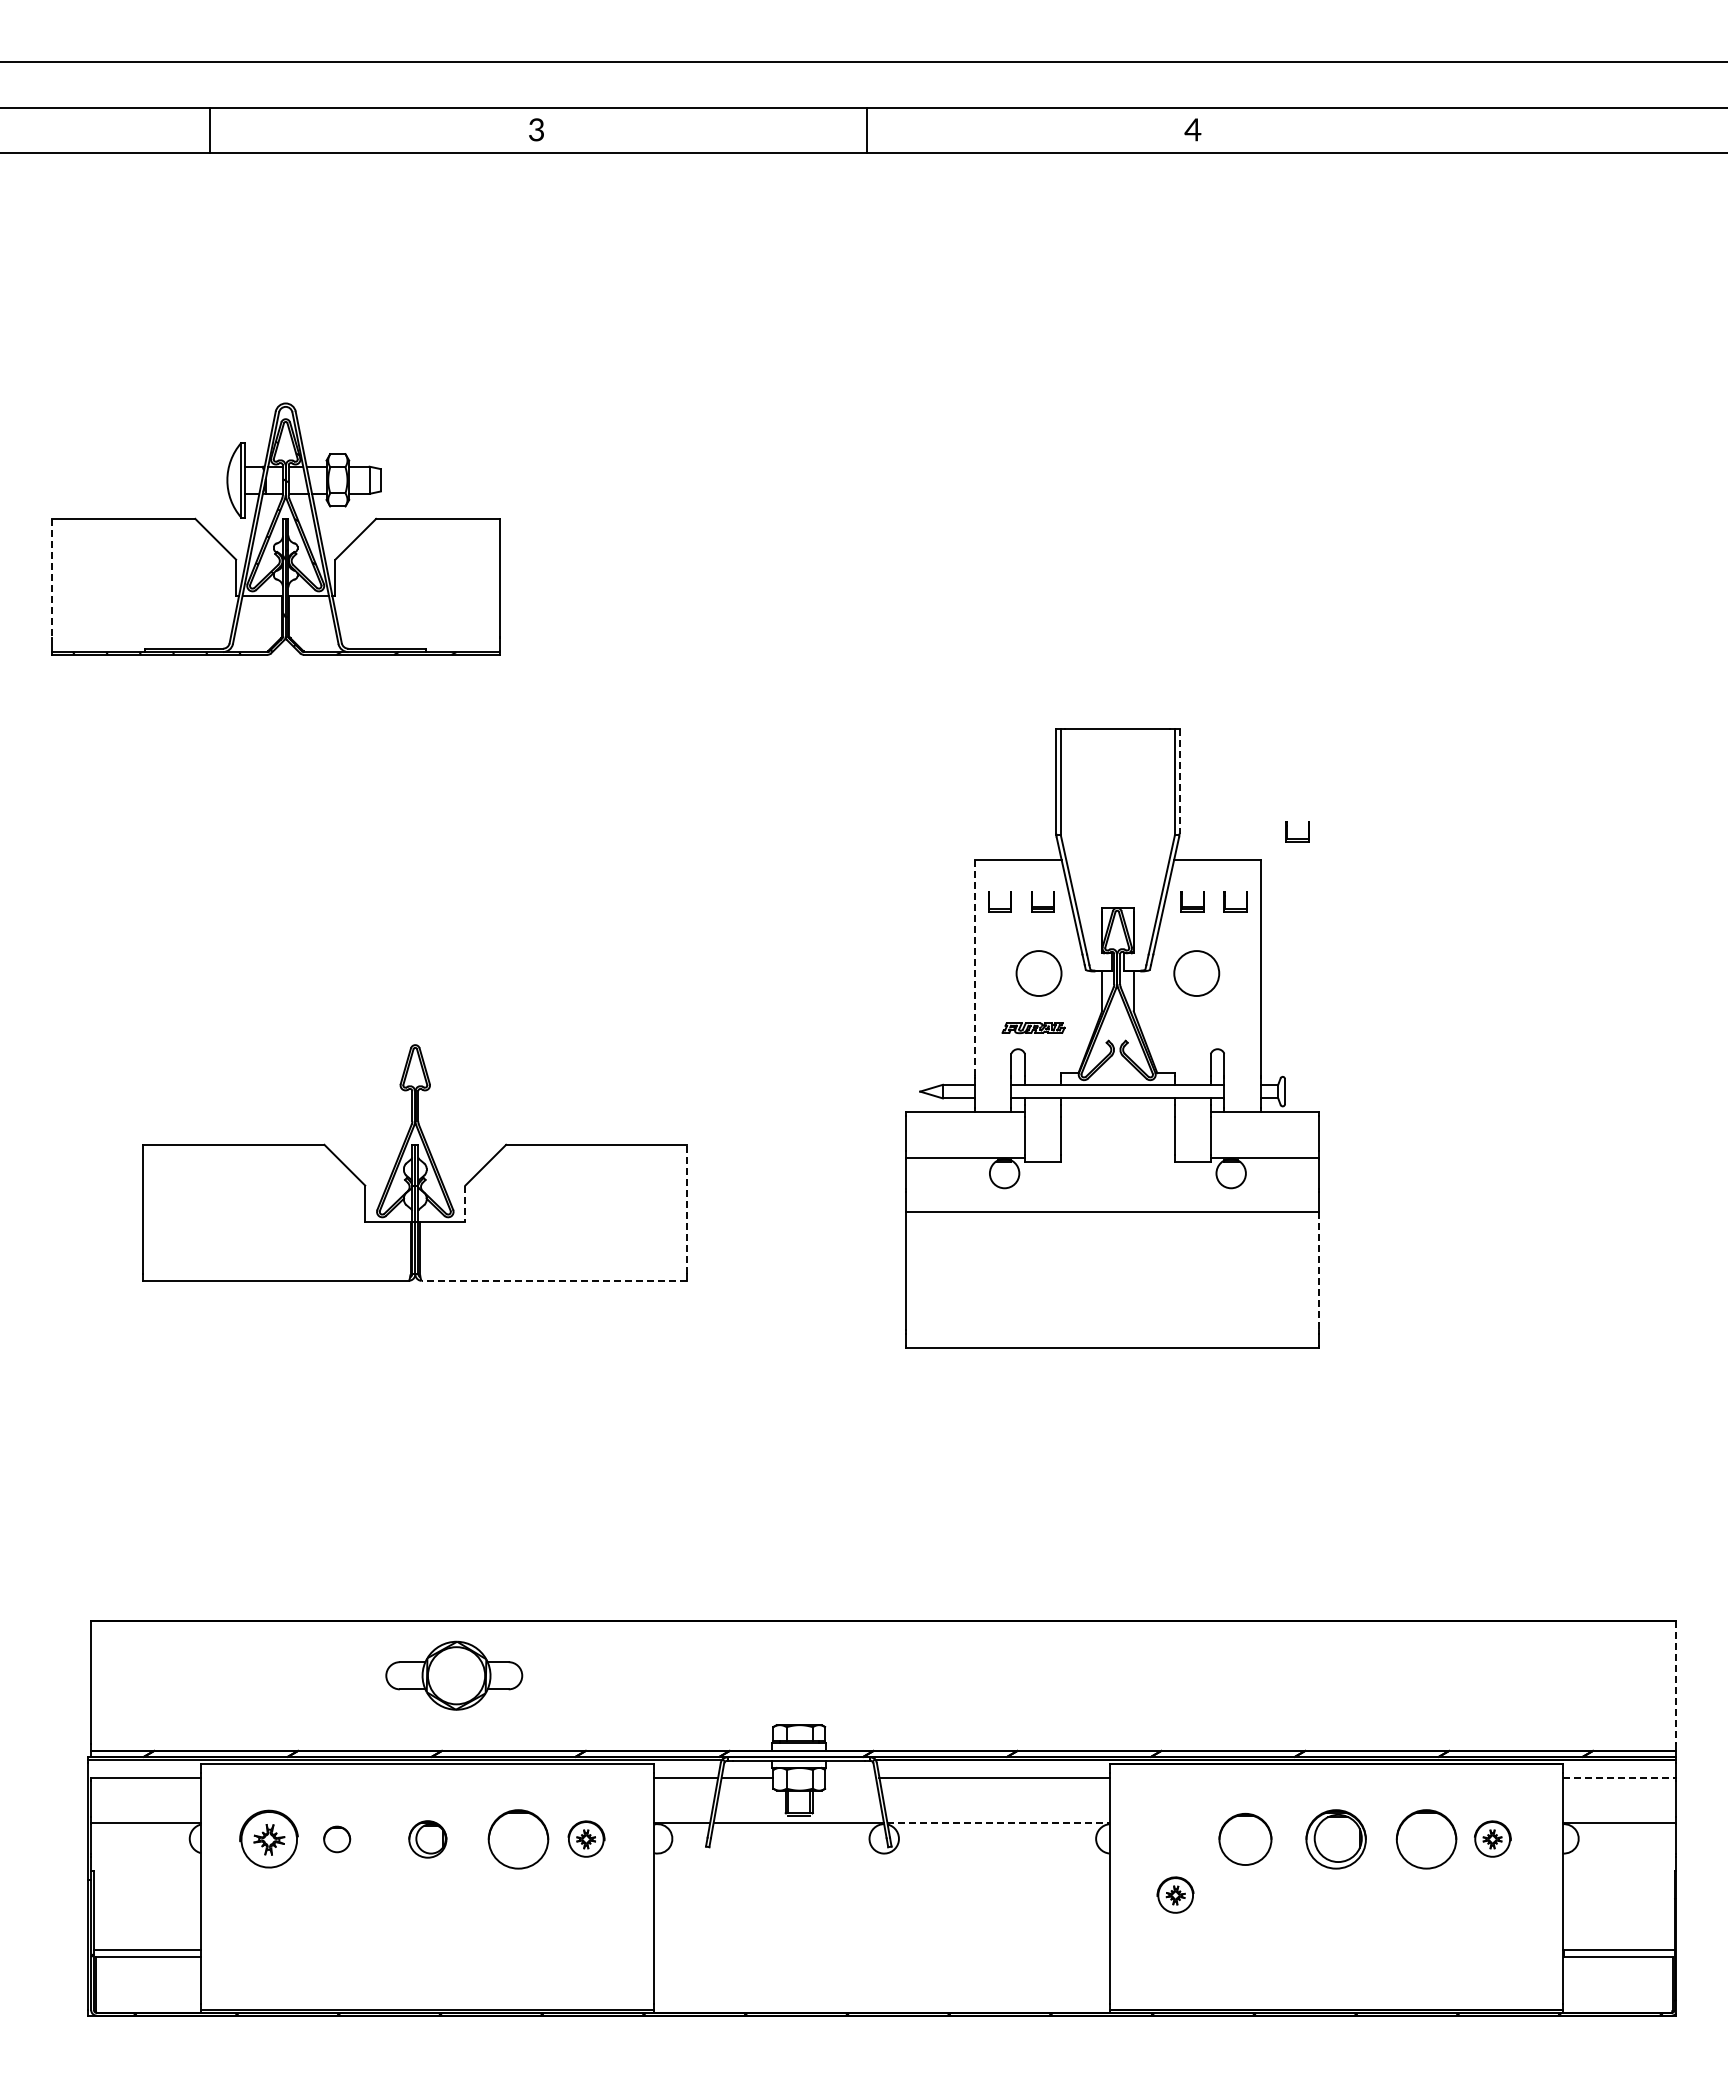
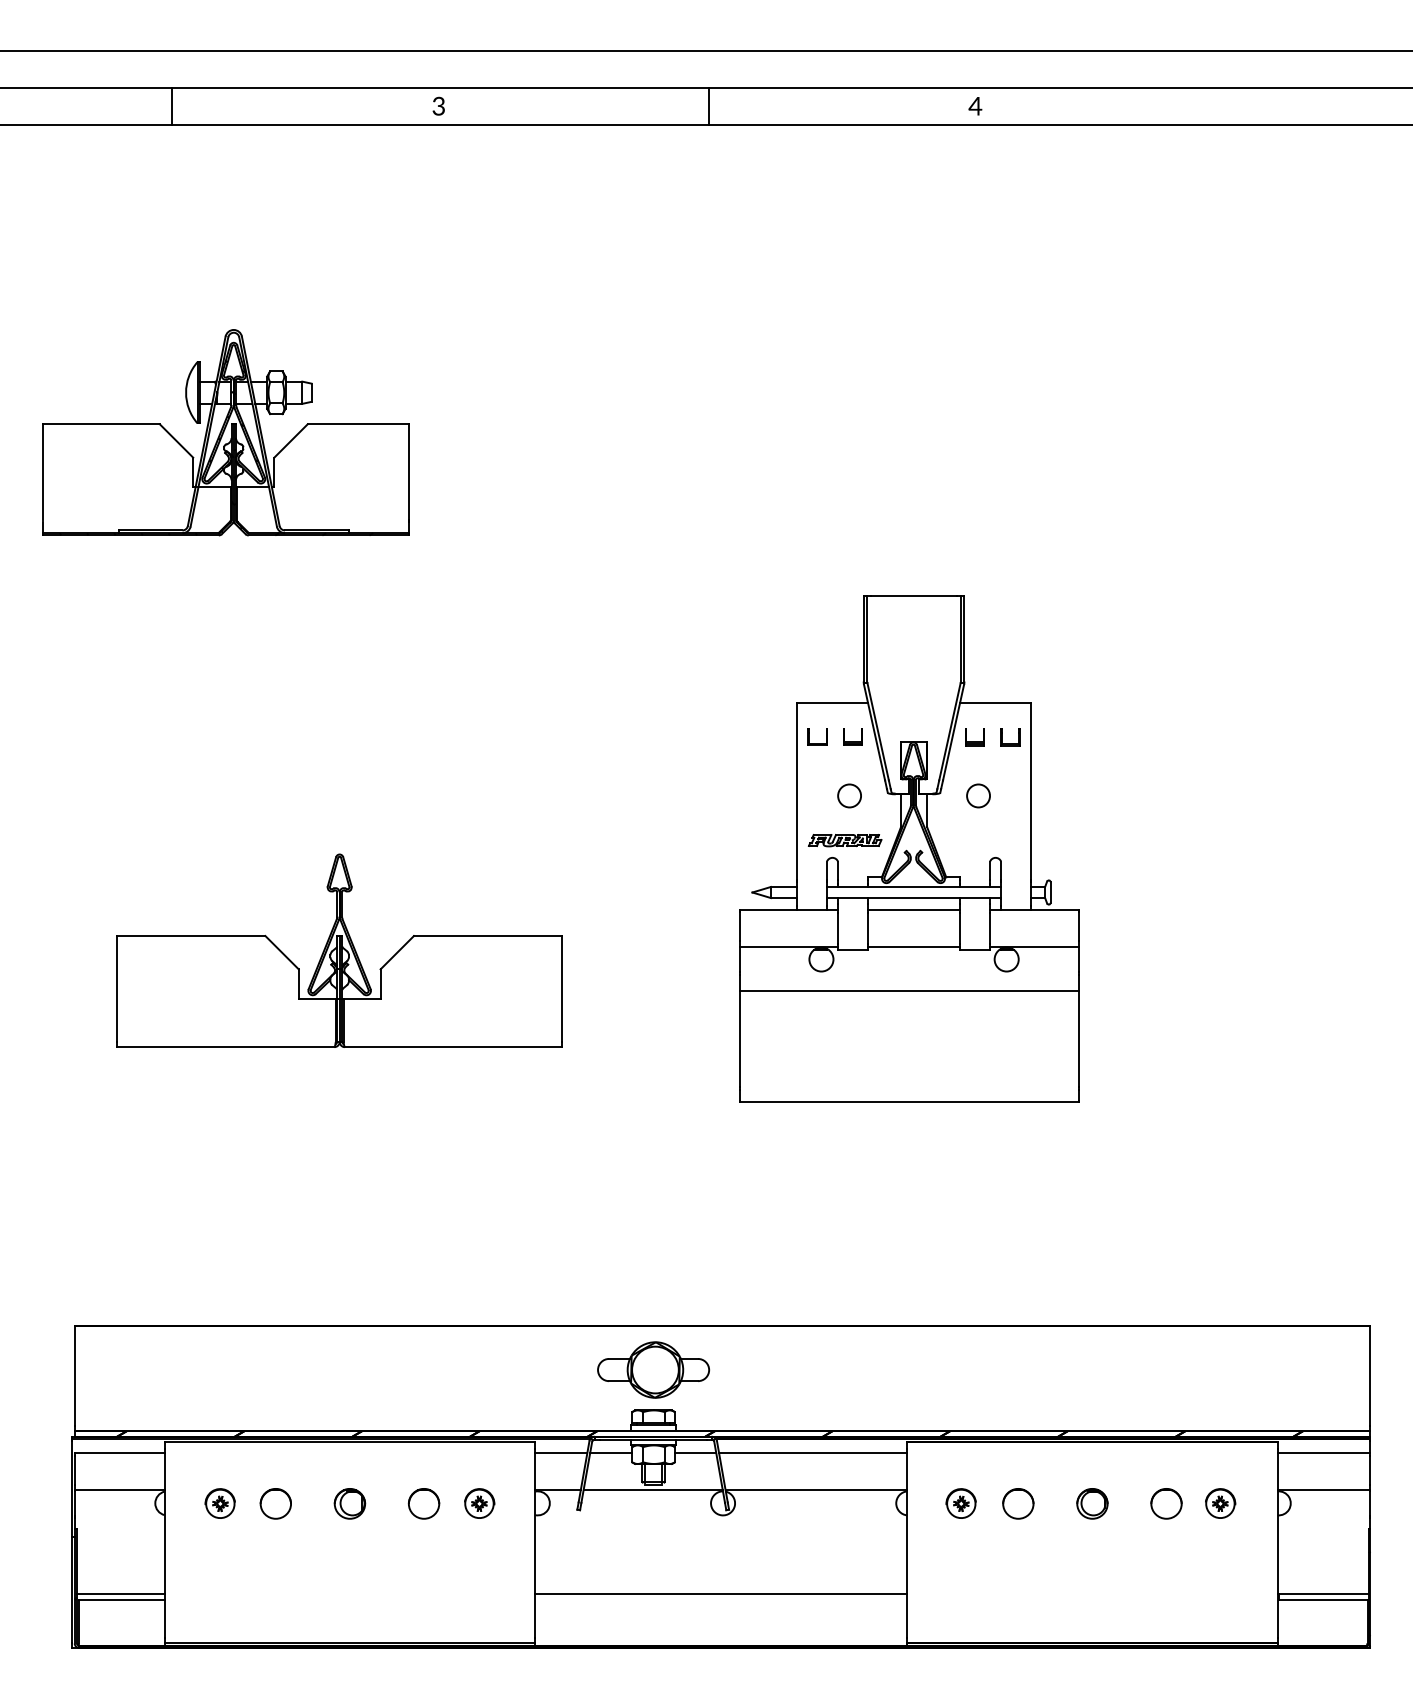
line: (51, 577) -> (42, 472), dashed -> solid
line: (1179, 781) -> (964, 638), dashed -> solid
part: (1297, 838) -> (1060, 685), removed
line: (975, 967) -> (797, 791), dashed -> solid
circle: (1039, 973) -> (849, 795), size x0.62
circle: (1196, 973) -> (978, 795), size x0.62
part: (1033, 1028) -> (845, 840), size x1.43
line: (1117, 1112) -> (913, 909), added
line: (1117, 1157) -> (913, 946), added
line: (465, 1204) -> (380, 984), dashed -> solid
line: (687, 1209) -> (562, 988), dashed -> solid
line: (1319, 1270) -> (1078, 1038), dashed -> solid
line: (554, 1280) -> (453, 1046), dashed -> solid
part: (454, 1675) -> (653, 1369), moved
line: (1676, 1683) -> (1370, 1376), dashed -> solid
line: (850, 1777) -> (695, 1453), added
line: (1619, 1777) -> (1324, 1453), dashed -> solid
line: (998, 1823) -> (816, 1490), dashed -> solid
part: (269, 1838) -> (220, 1503), size x0.62
part: (336, 1839) -> (275, 1503), size x1.43
part: (518, 1839) -> (424, 1503), size x0.62
part: (1245, 1839) -> (1018, 1503), size x0.71
part: (1335, 1839) -> (1091, 1503), size x0.62
part: (1426, 1839) -> (1166, 1503), size x0.62
part: (1175, 1894) -> (961, 1503), moved
line: (881, 1949) -> (720, 1593), added

